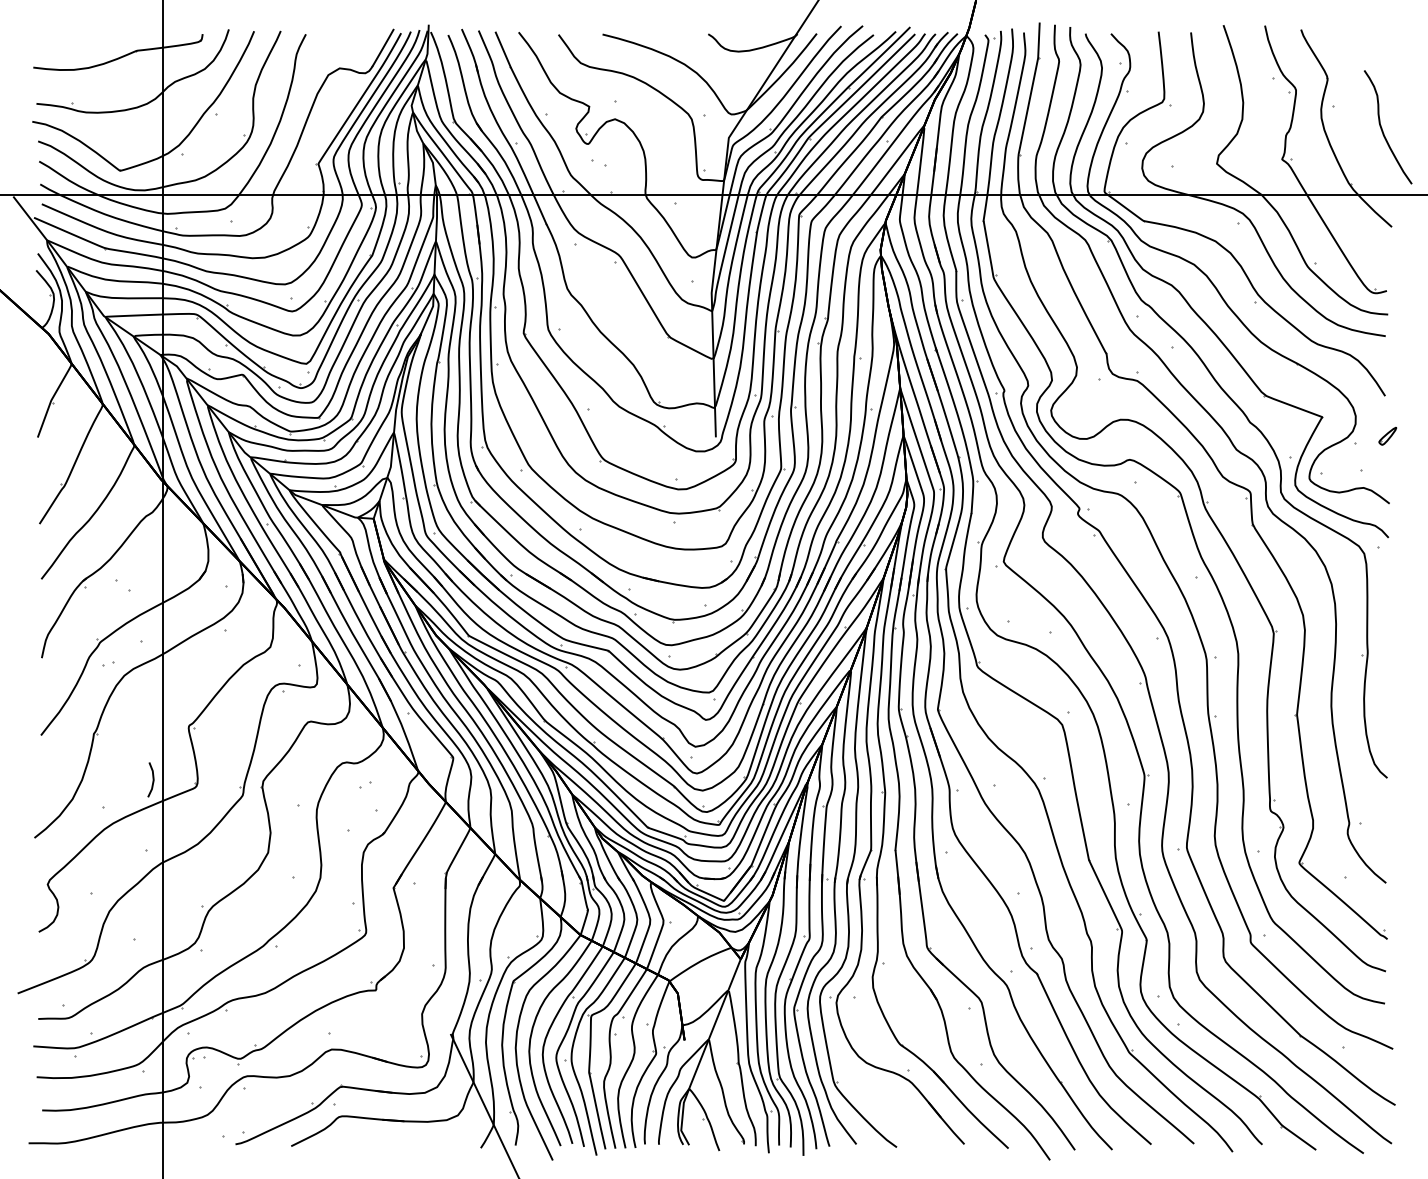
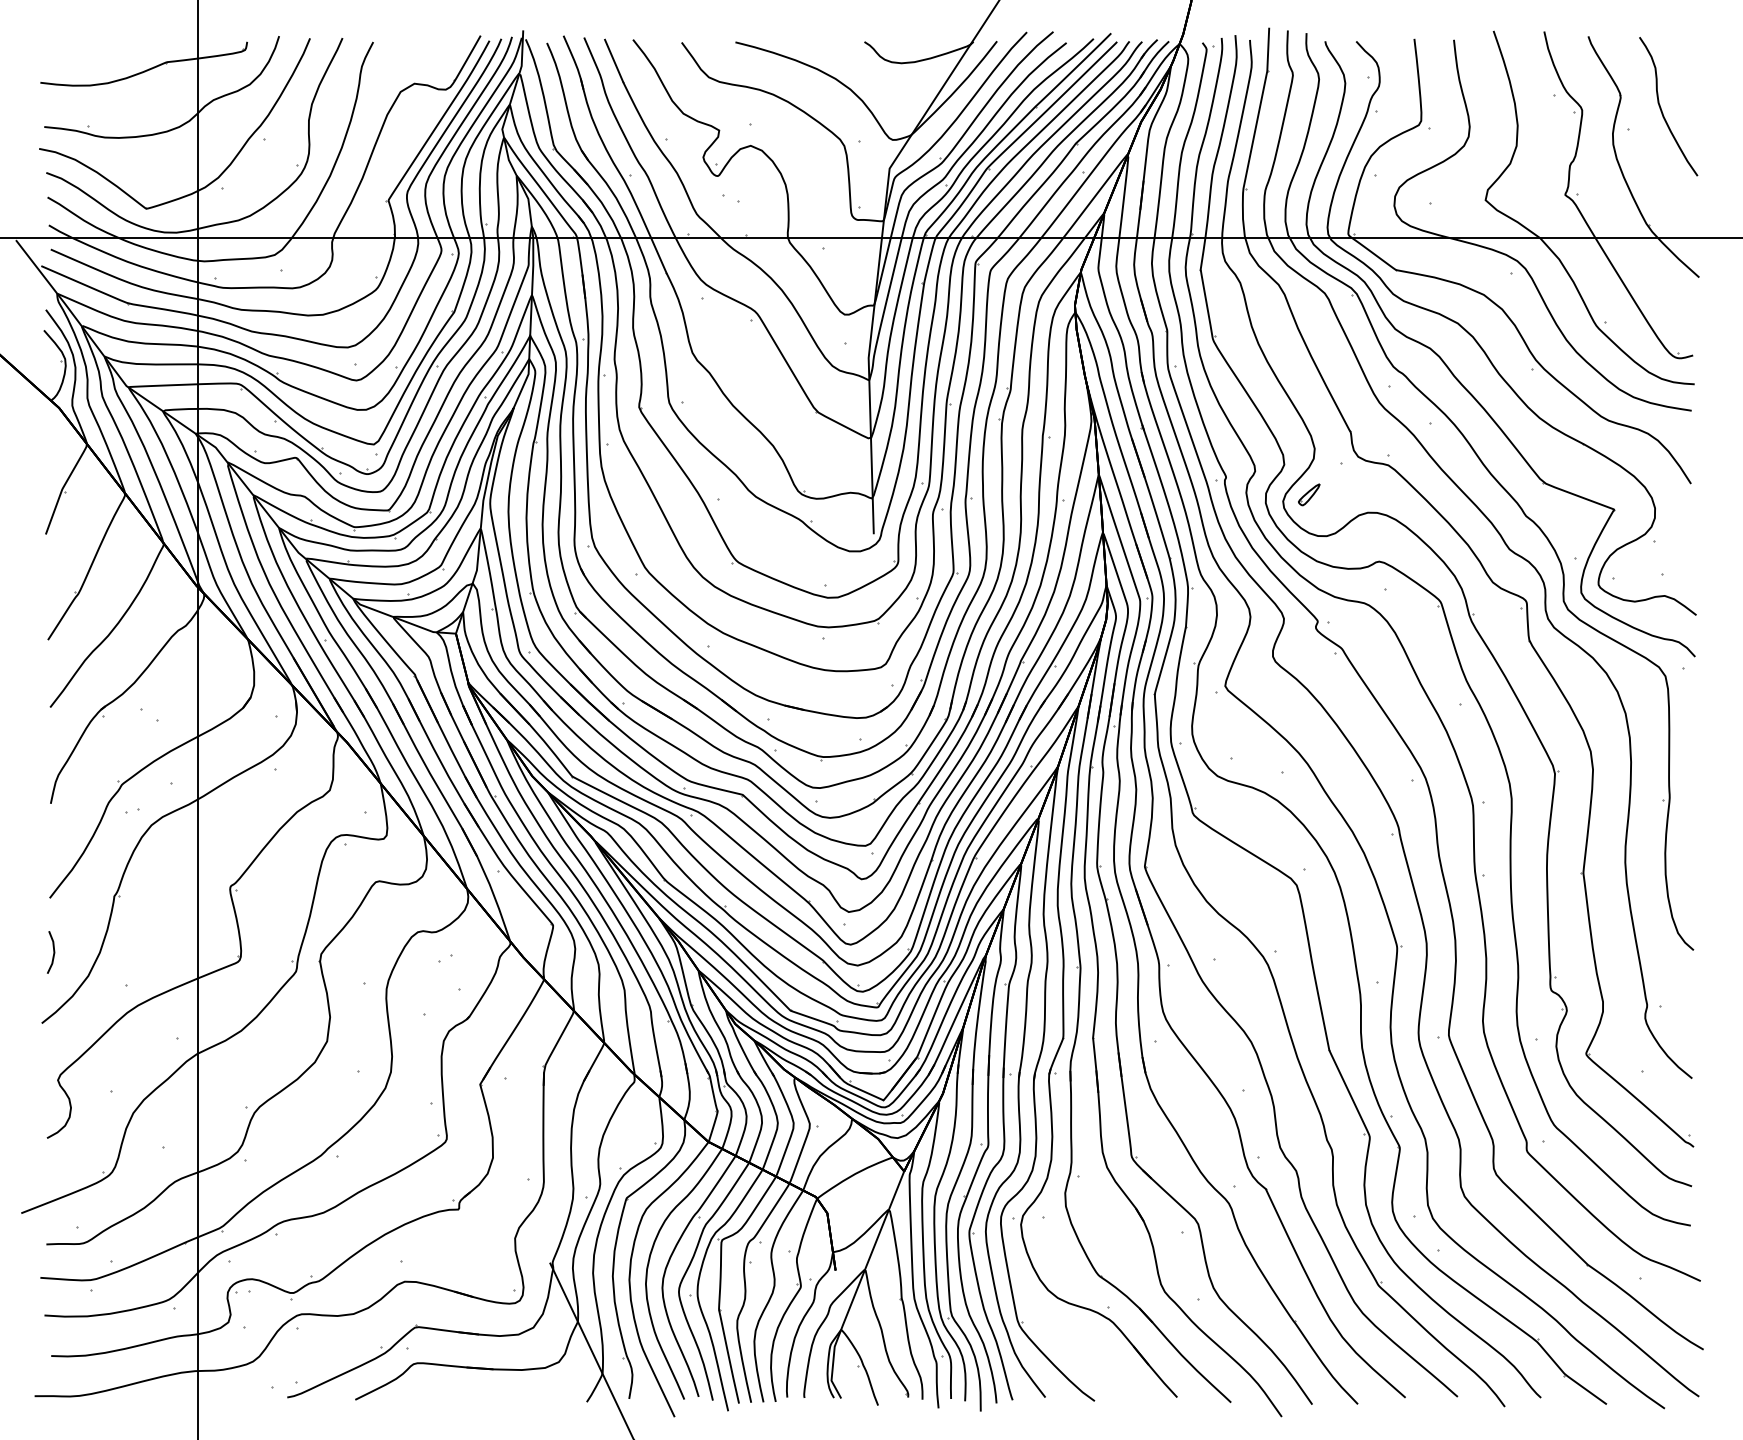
curve: (1382, 127) -> (1661, 107), moved
part: (1388, 435) -> (1309, 494), moved
line: (152, 779) -> (53, 952), moved

